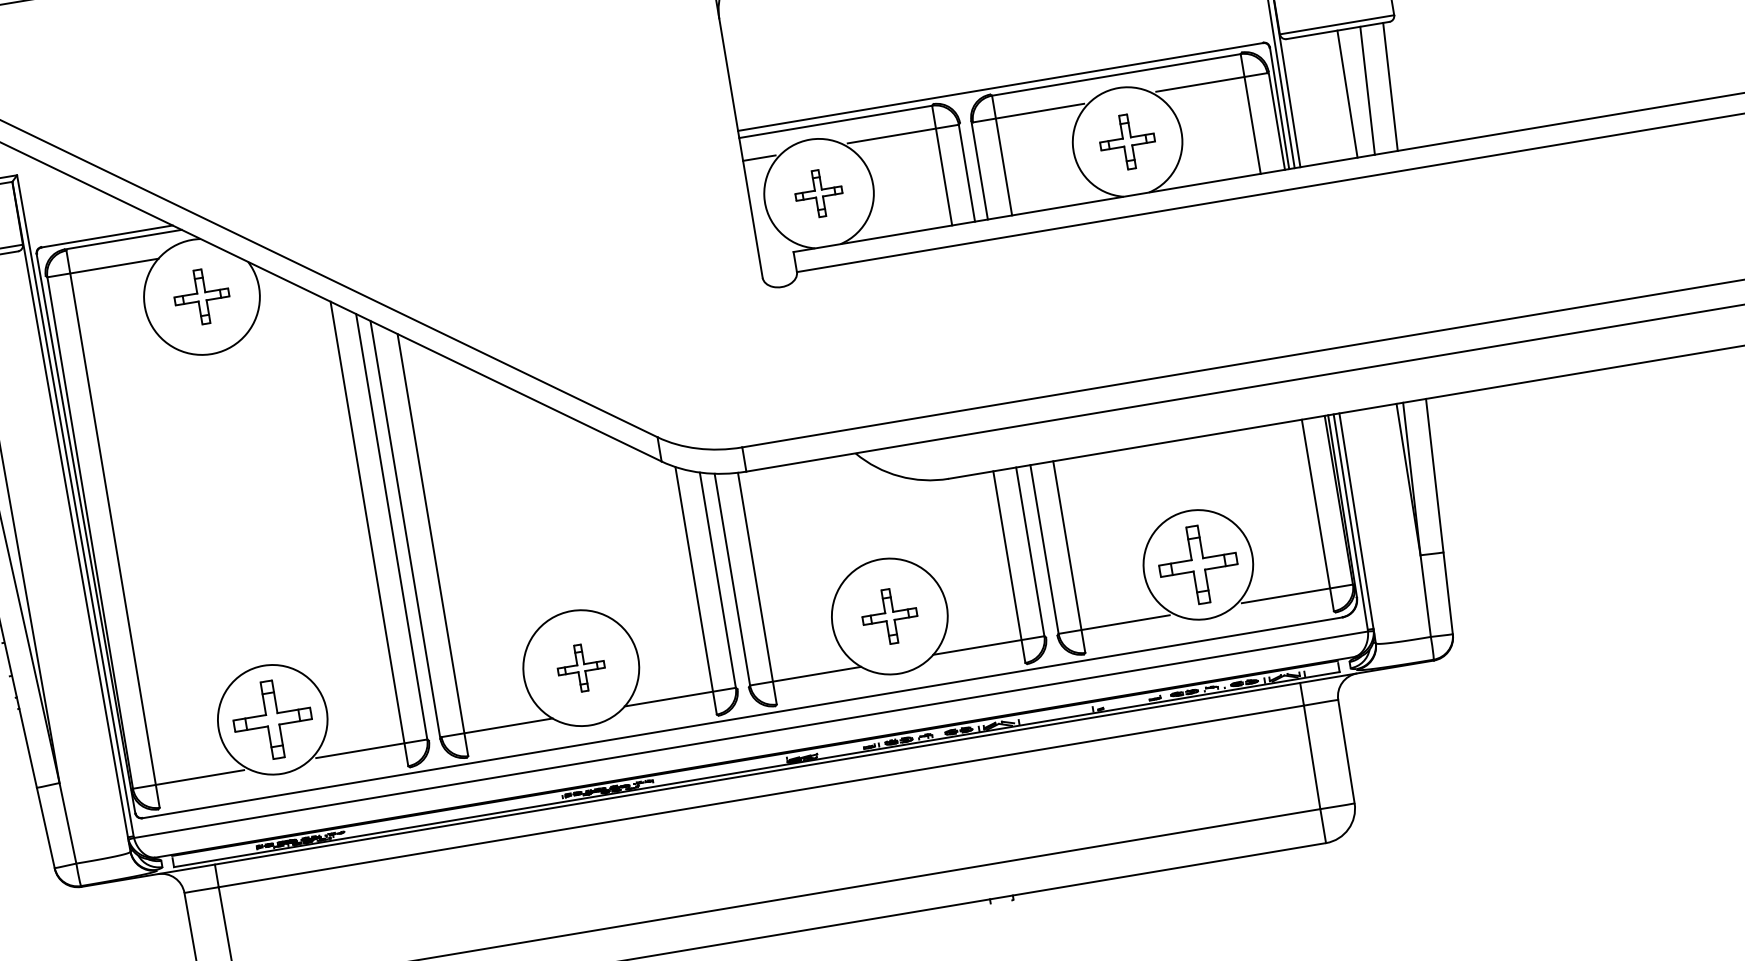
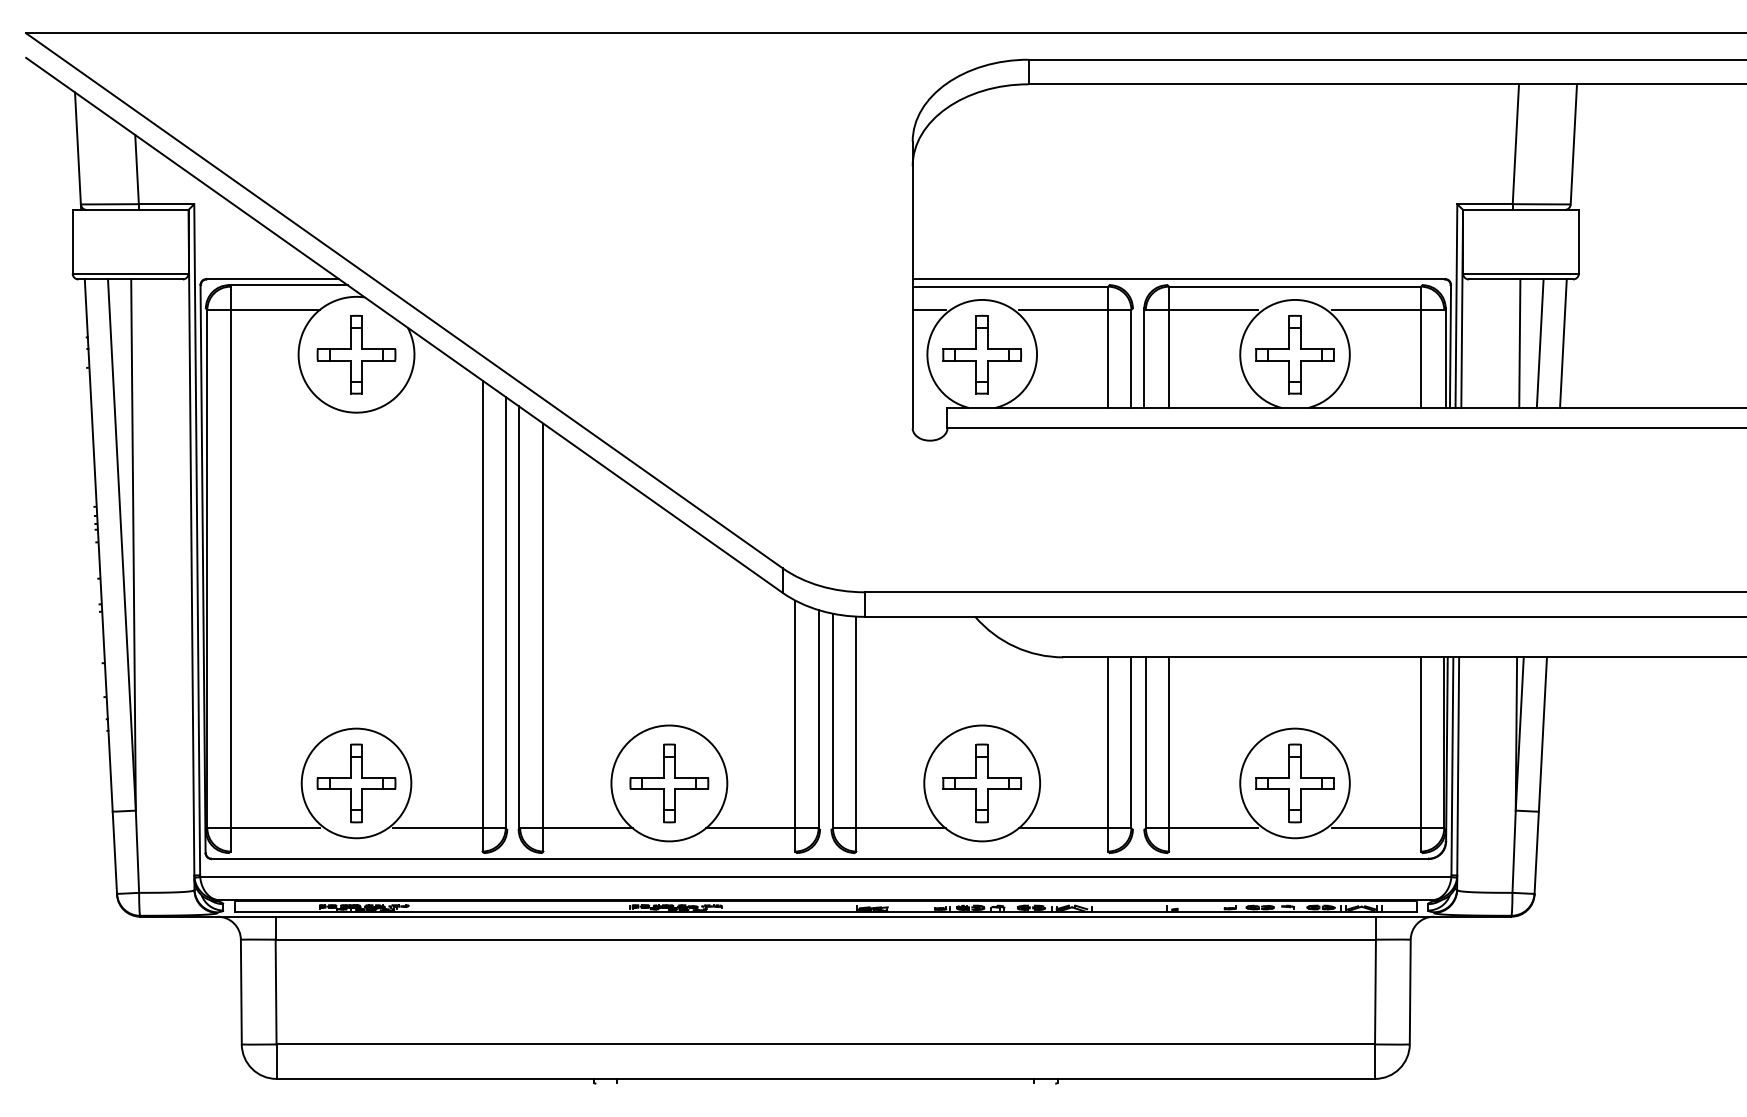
part: (1127, 141) -> (1294, 354), size x1.43
part: (818, 193) -> (981, 354), size x1.67
part: (201, 296) -> (356, 354), size x1.43
part: (890, 616) -> (982, 783), size x1.43
part: (581, 668) -> (669, 783), size x1.67

